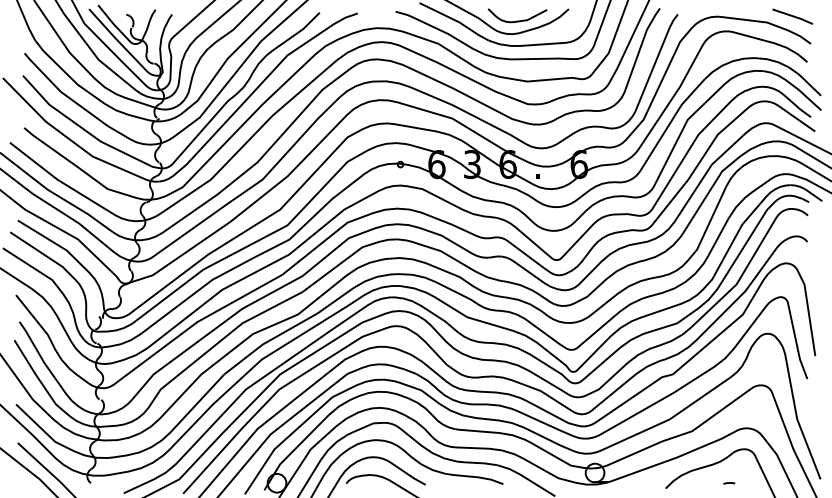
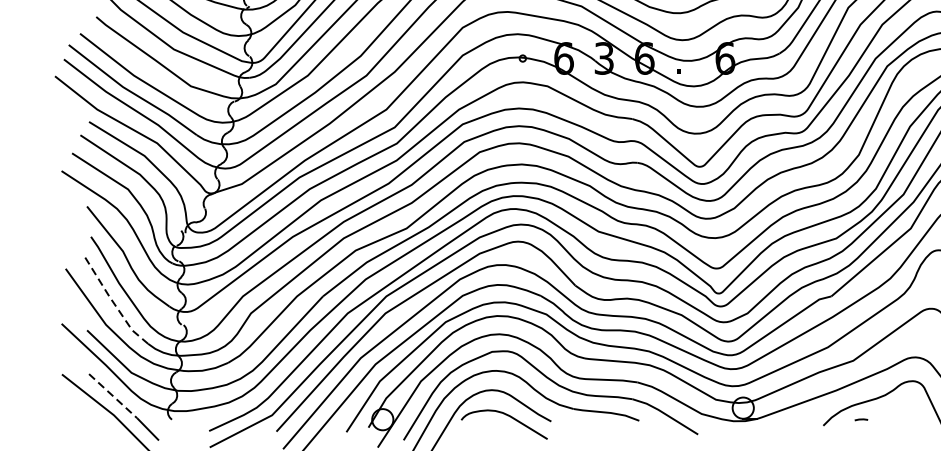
line: (40, 380) -> (114, 303), solid -> dashed
line: (39, 462) -> (113, 396), solid -> dashed
line: (729, 483) -> (861, 419), moved

